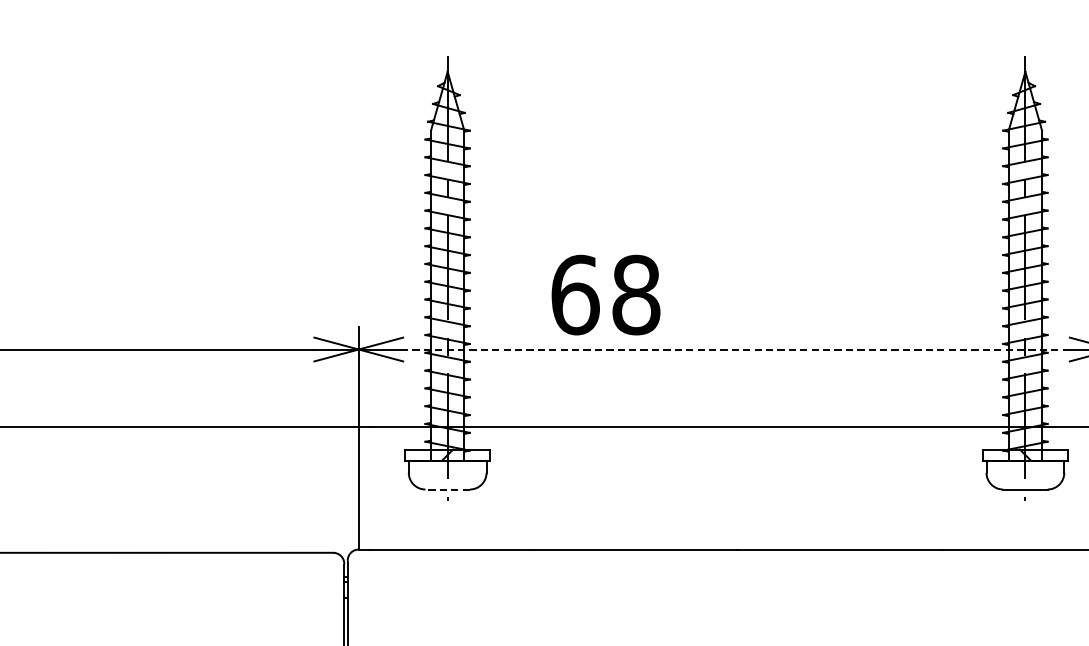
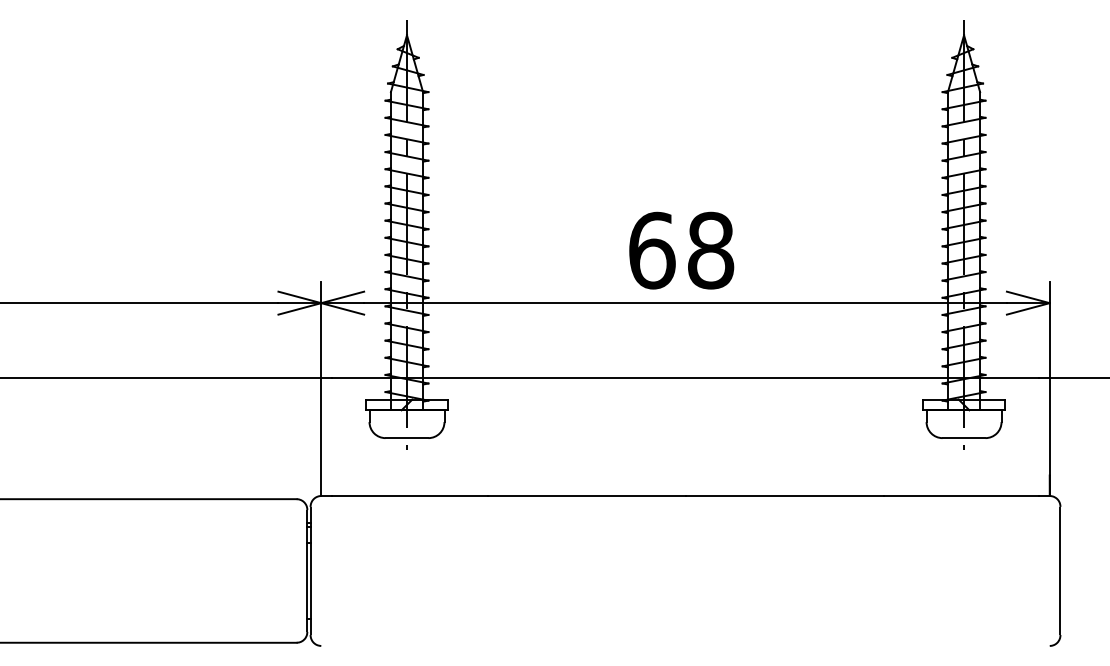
text: (605, 294) -> (681, 250), moved
line: (736, 349) -> (685, 303), dashed -> solid
line: (447, 489) -> (406, 438), dashed -> solid

